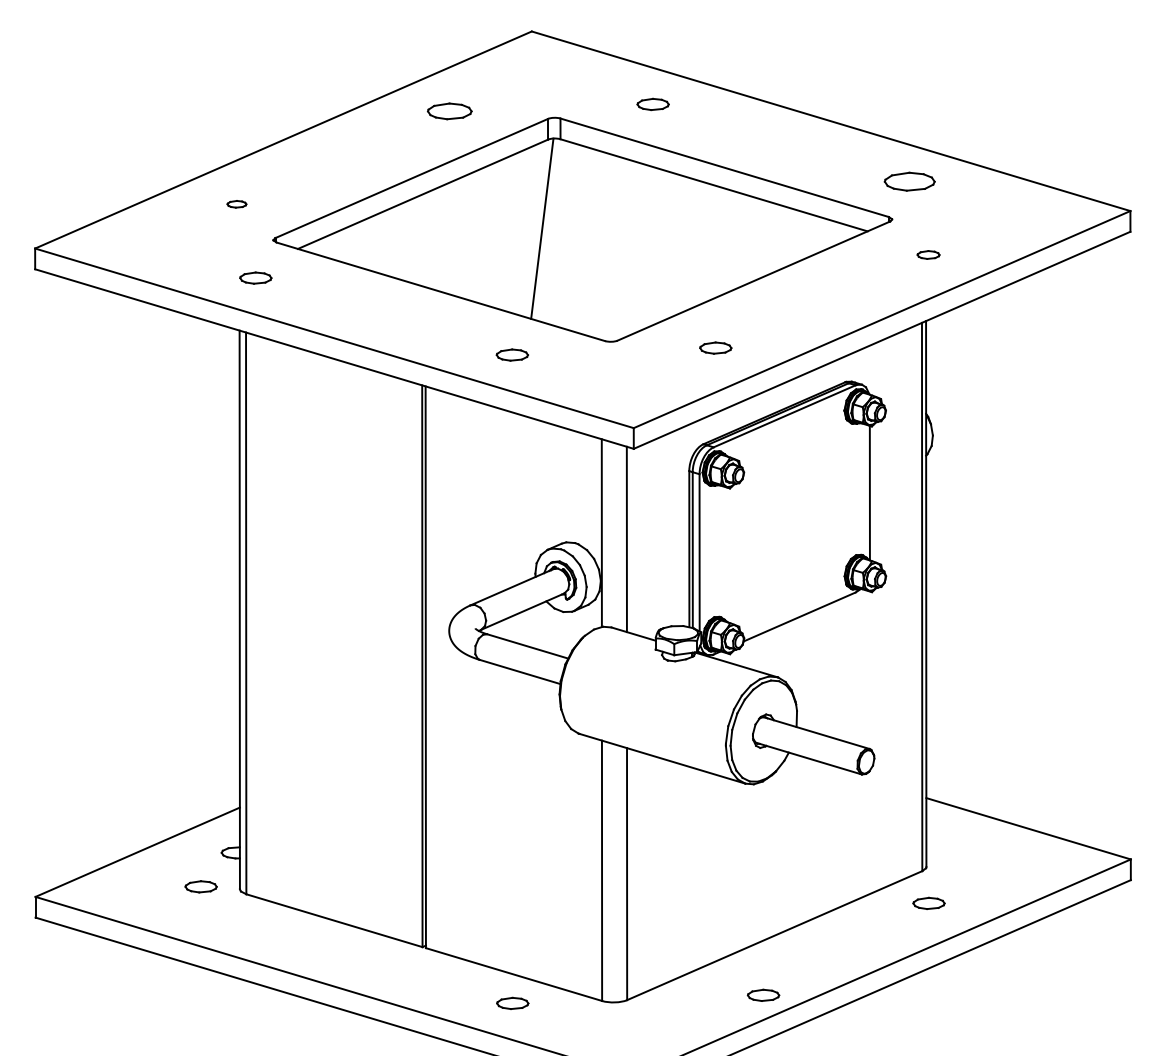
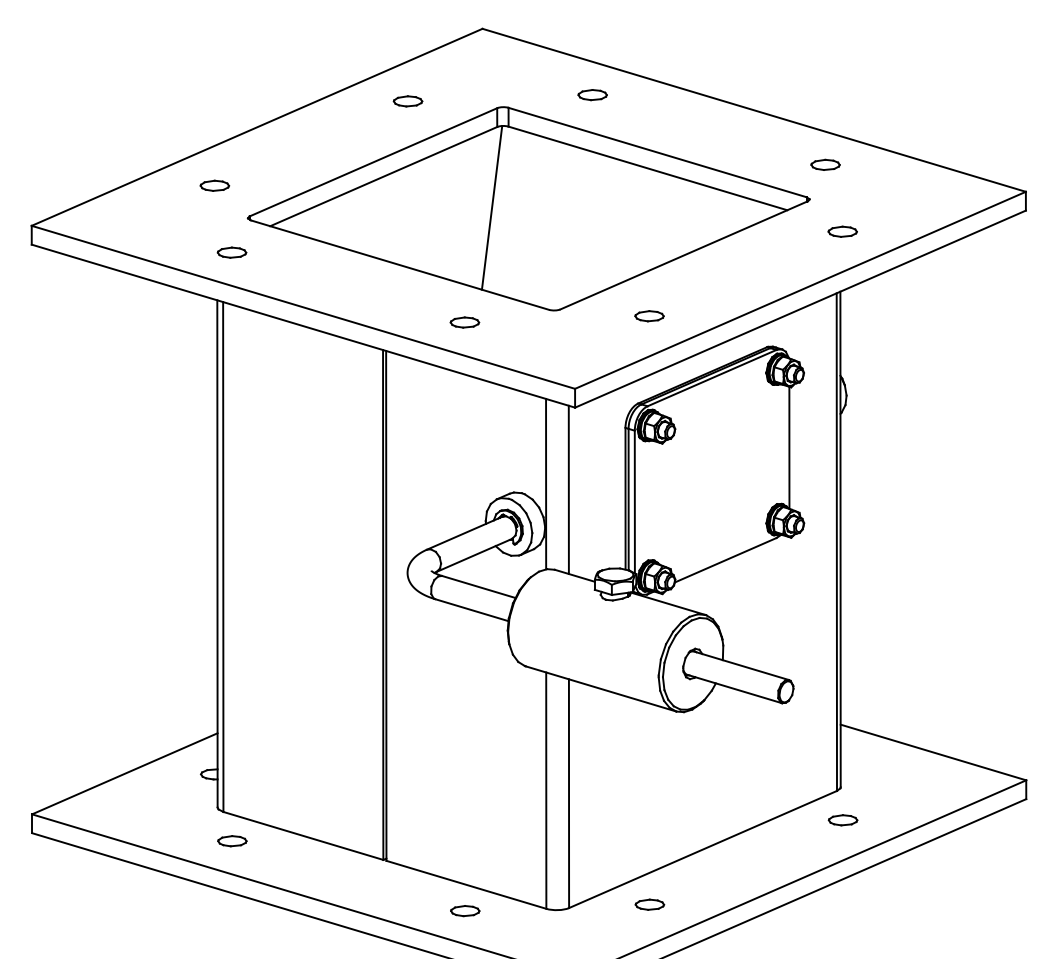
part: (449, 111) -> (407, 101), size x0.71
part: (909, 180) -> (825, 164), size x0.62
part: (236, 204) -> (214, 185), size x1.67
part: (928, 254) -> (842, 231), size x1.43
part: (201, 887) -> (232, 841), moved
part: (763, 995) -> (649, 904), moved

